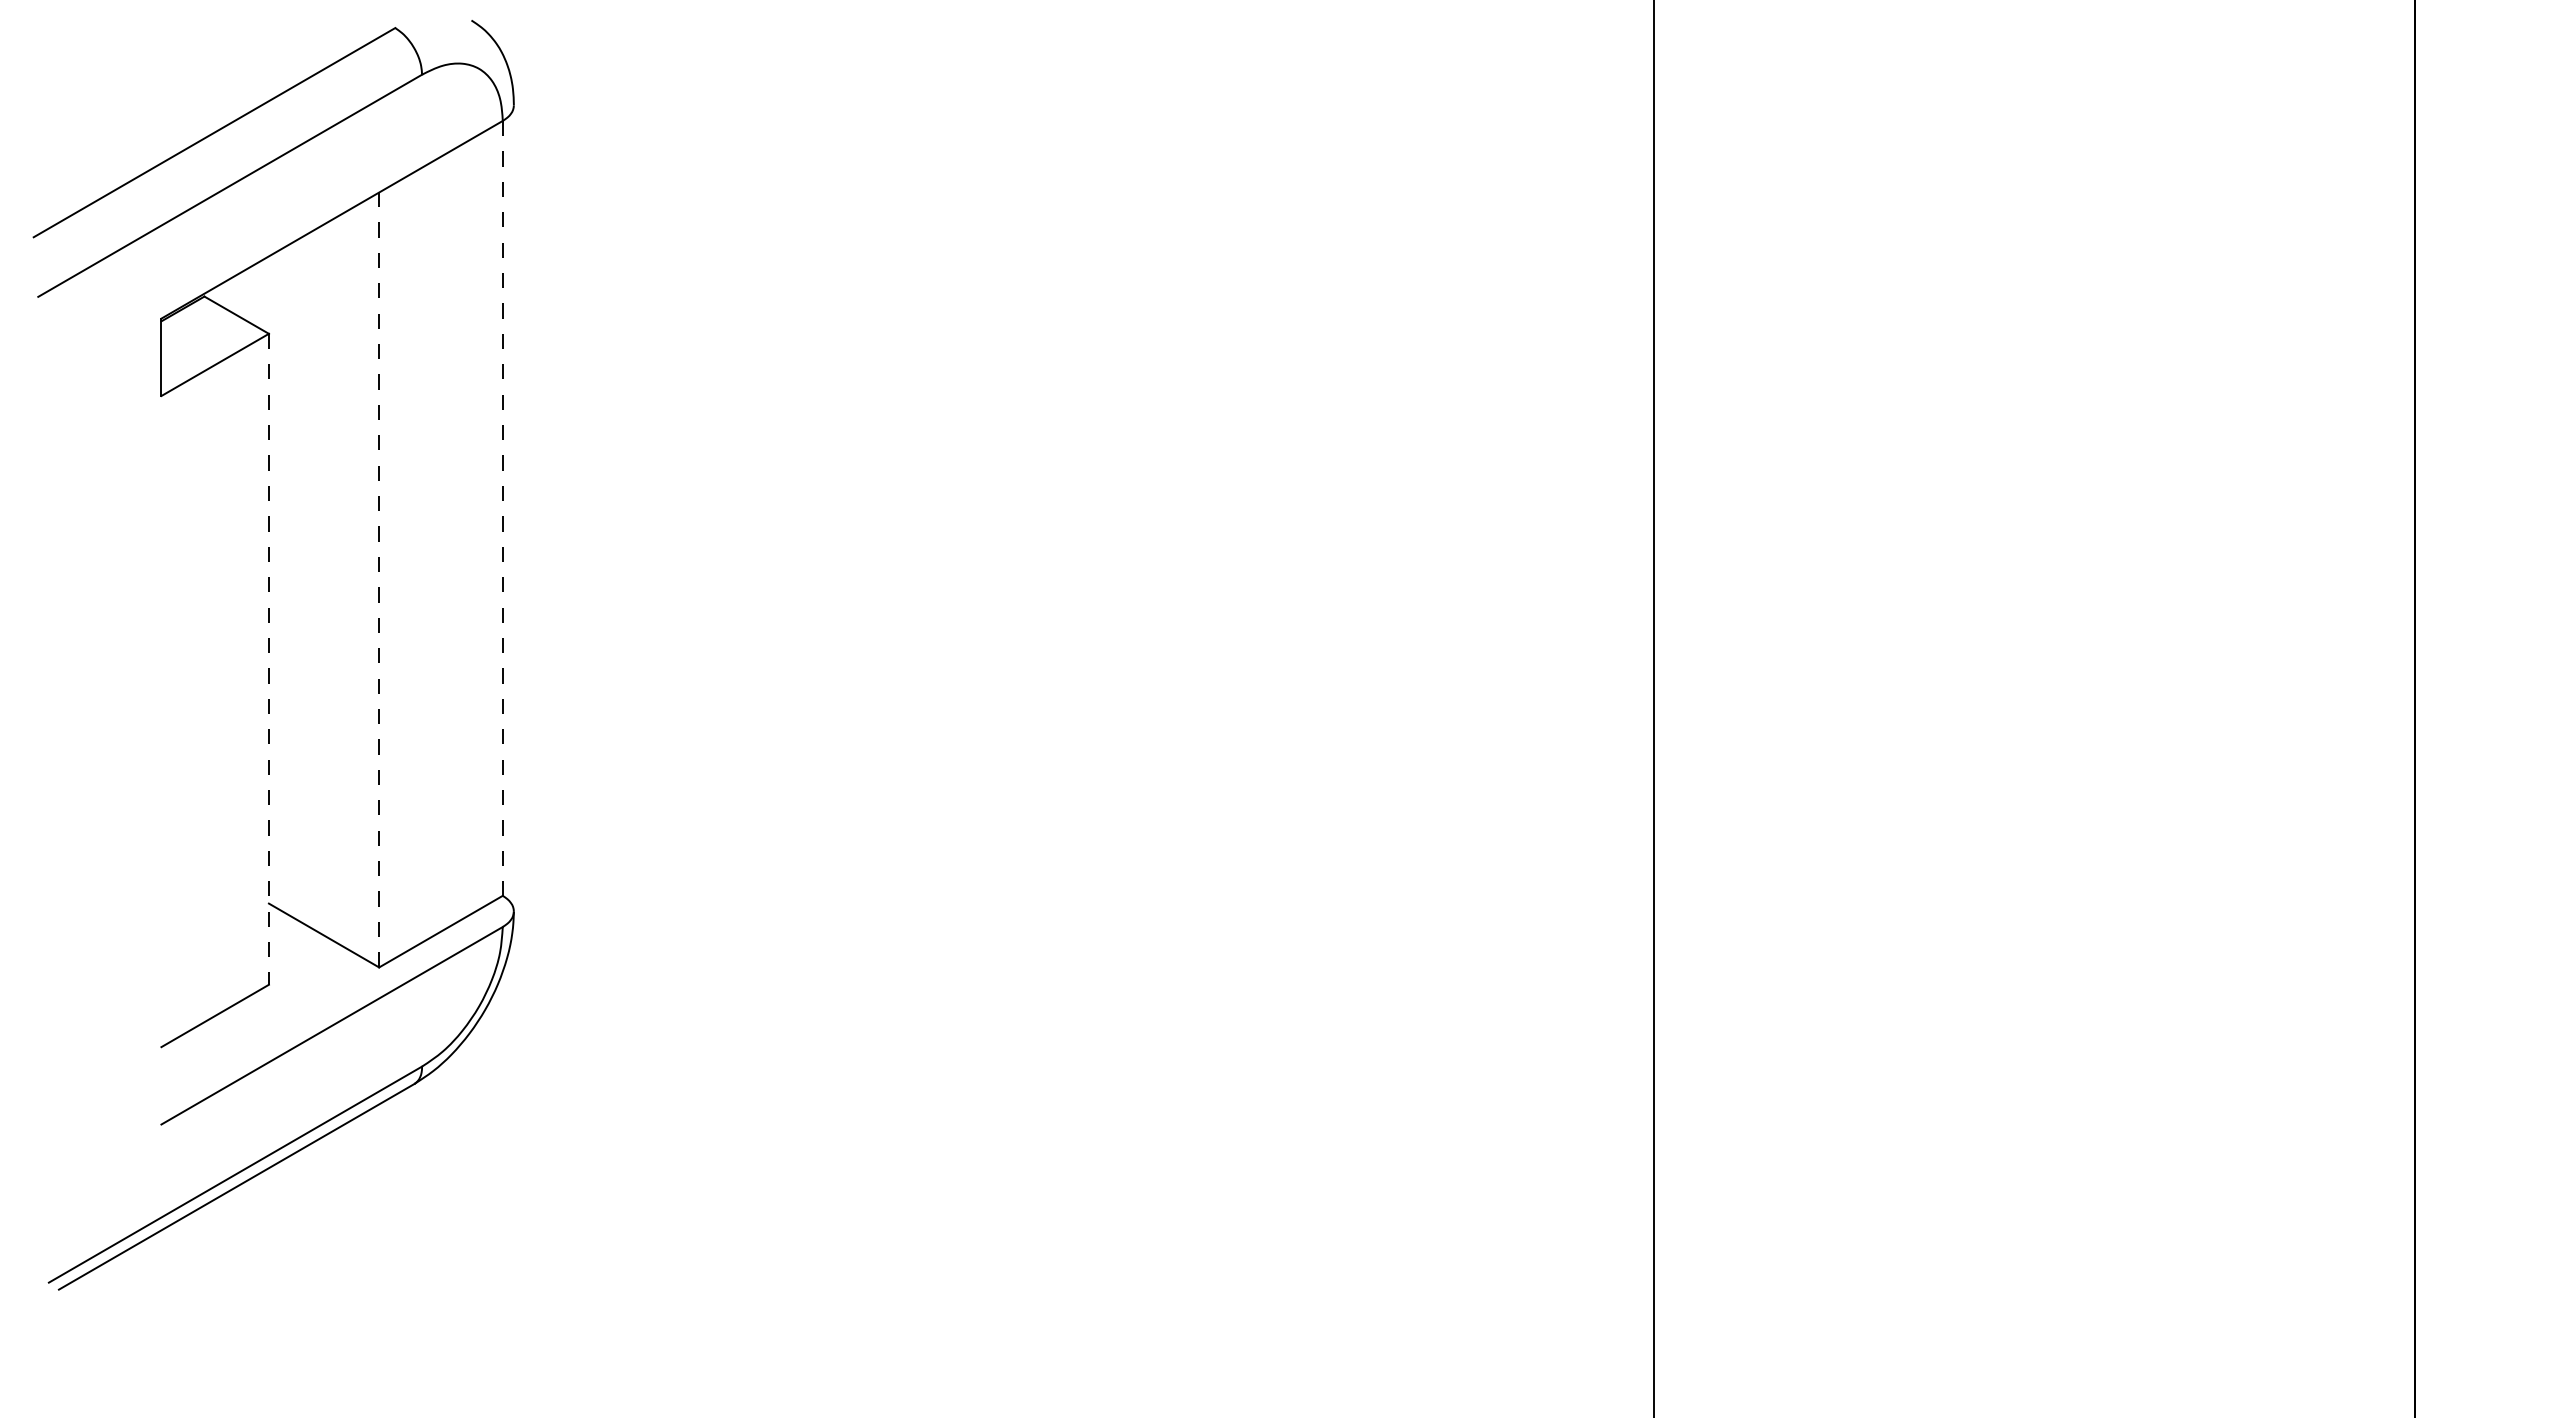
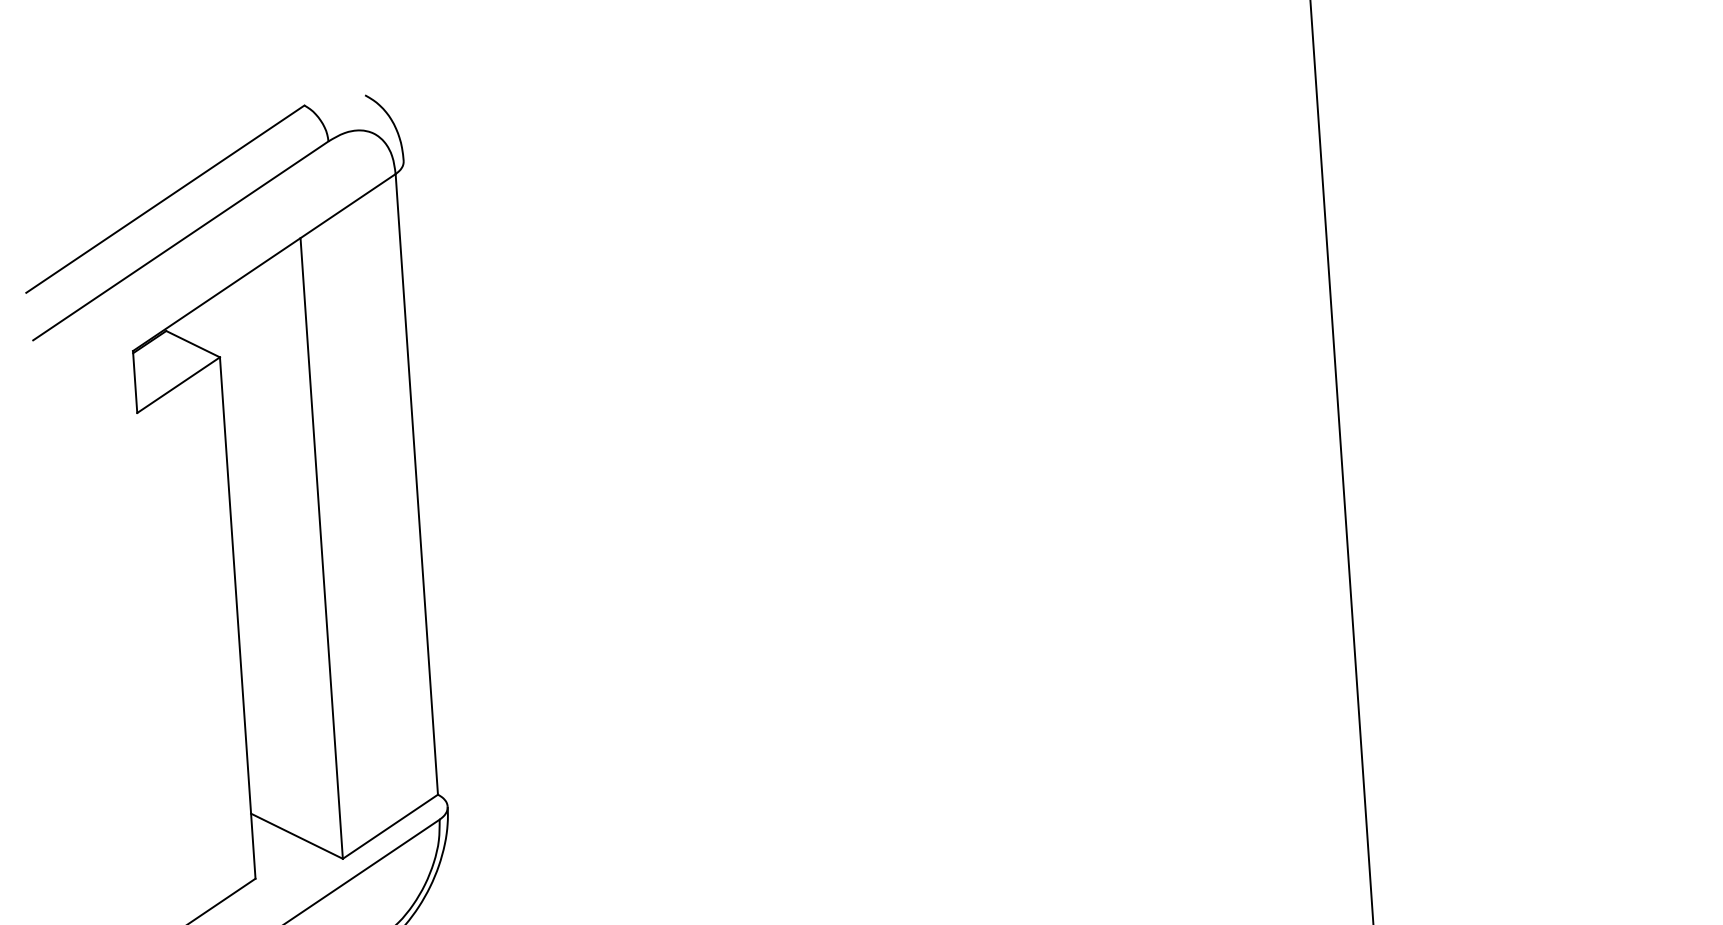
line: (502, 508) -> (416, 484), dashed -> solid
line: (379, 579) -> (321, 548), dashed -> solid
line: (268, 659) -> (237, 618), dashed -> solid

